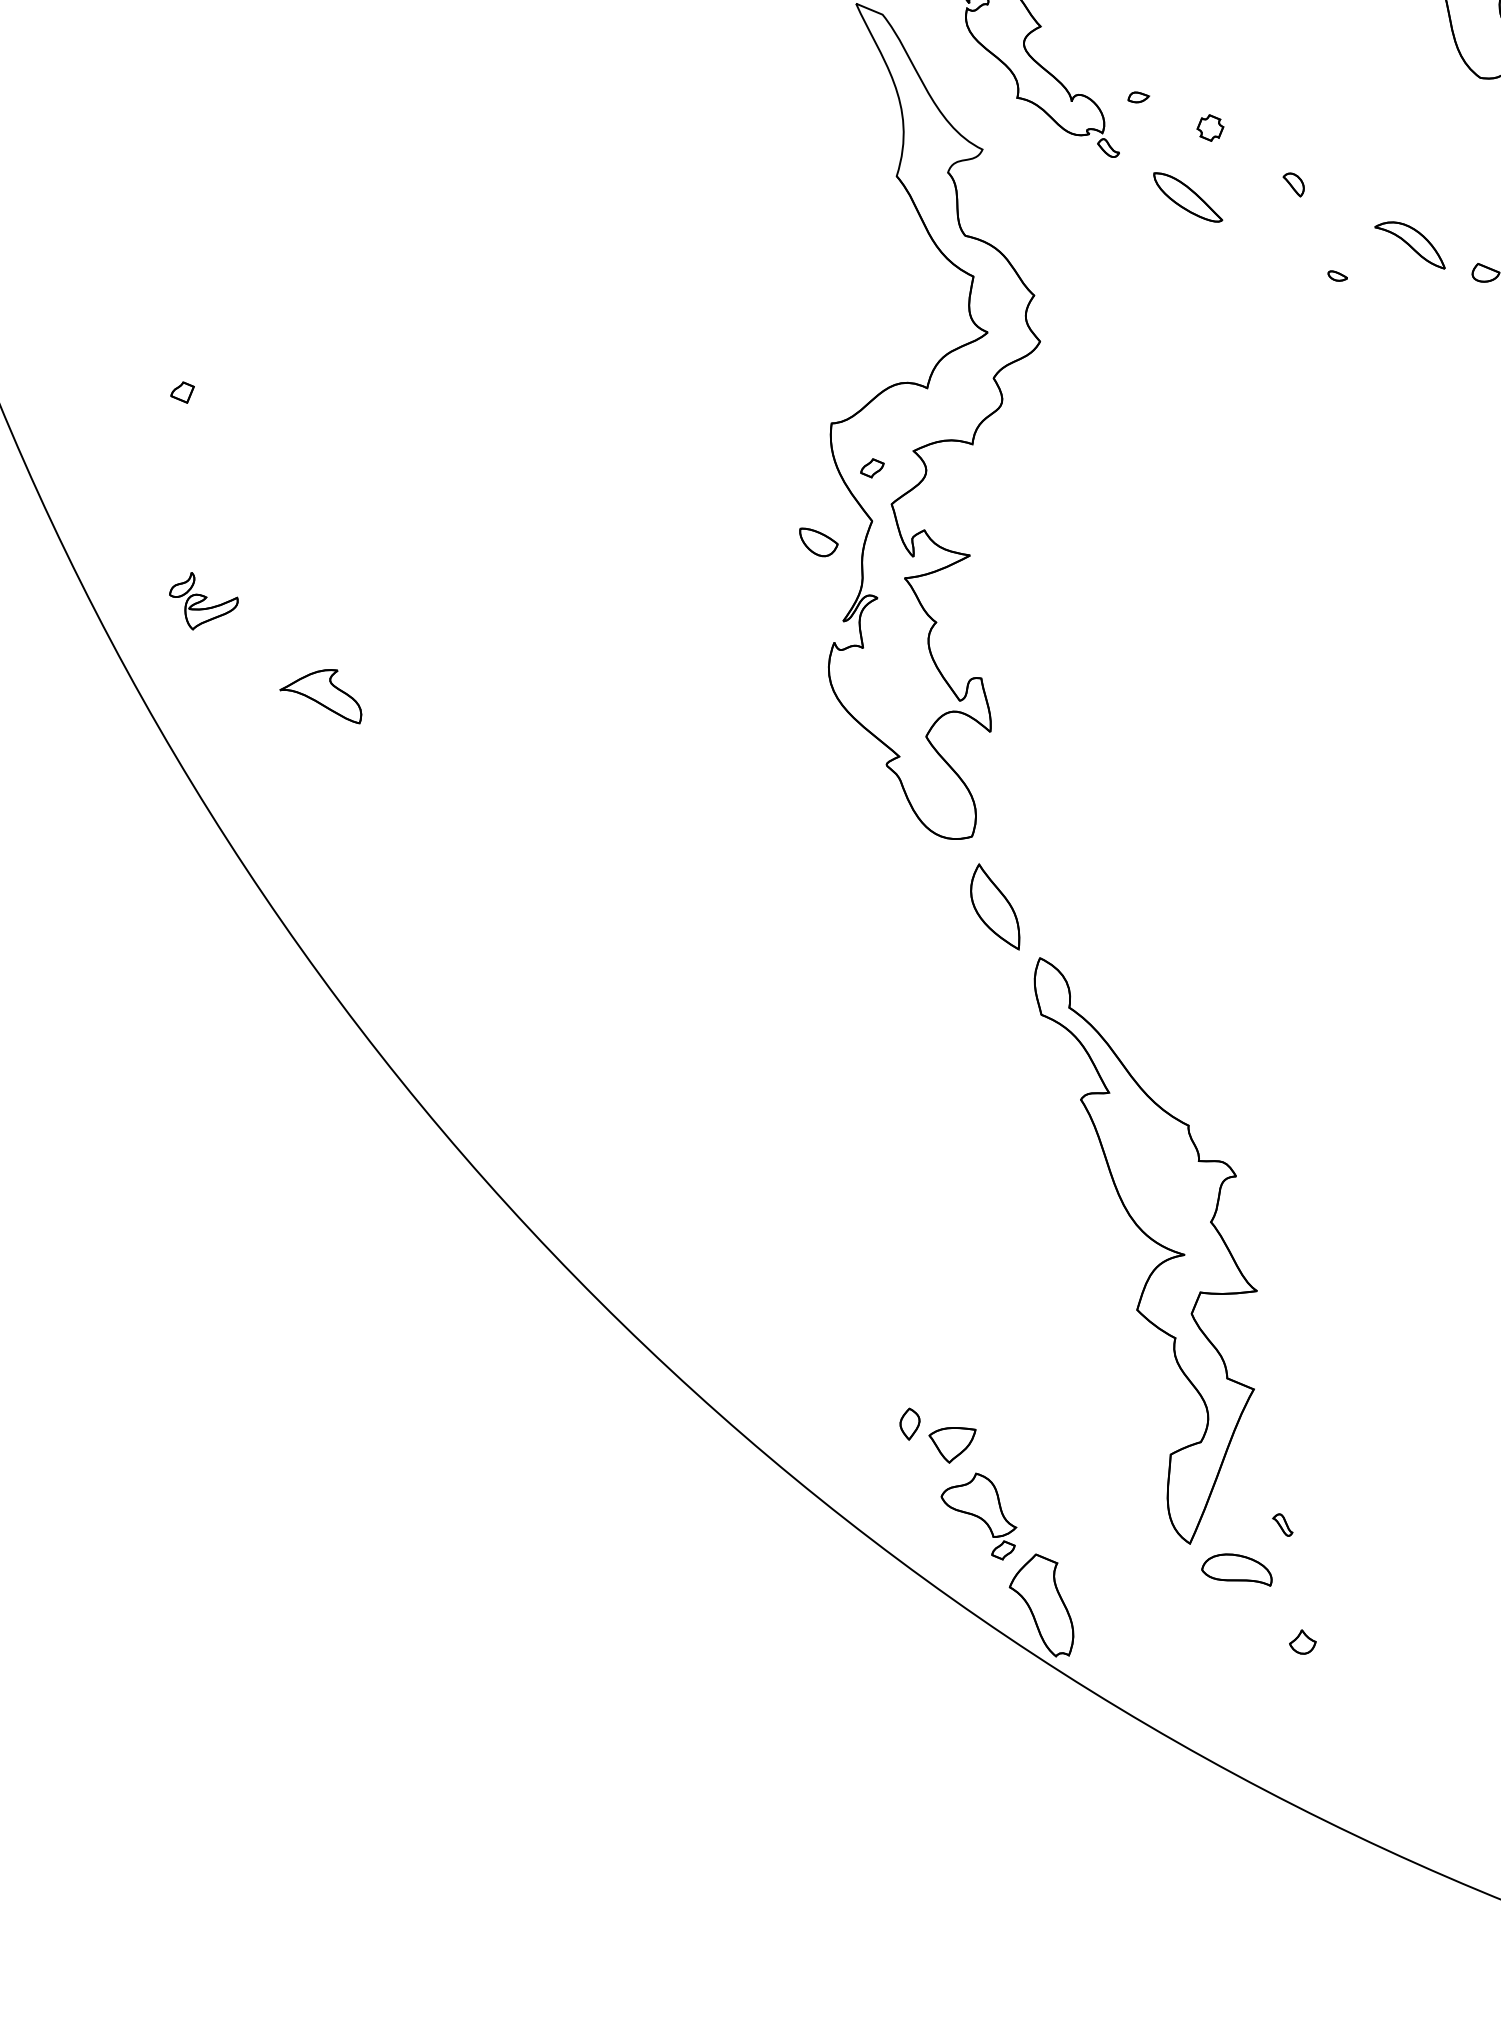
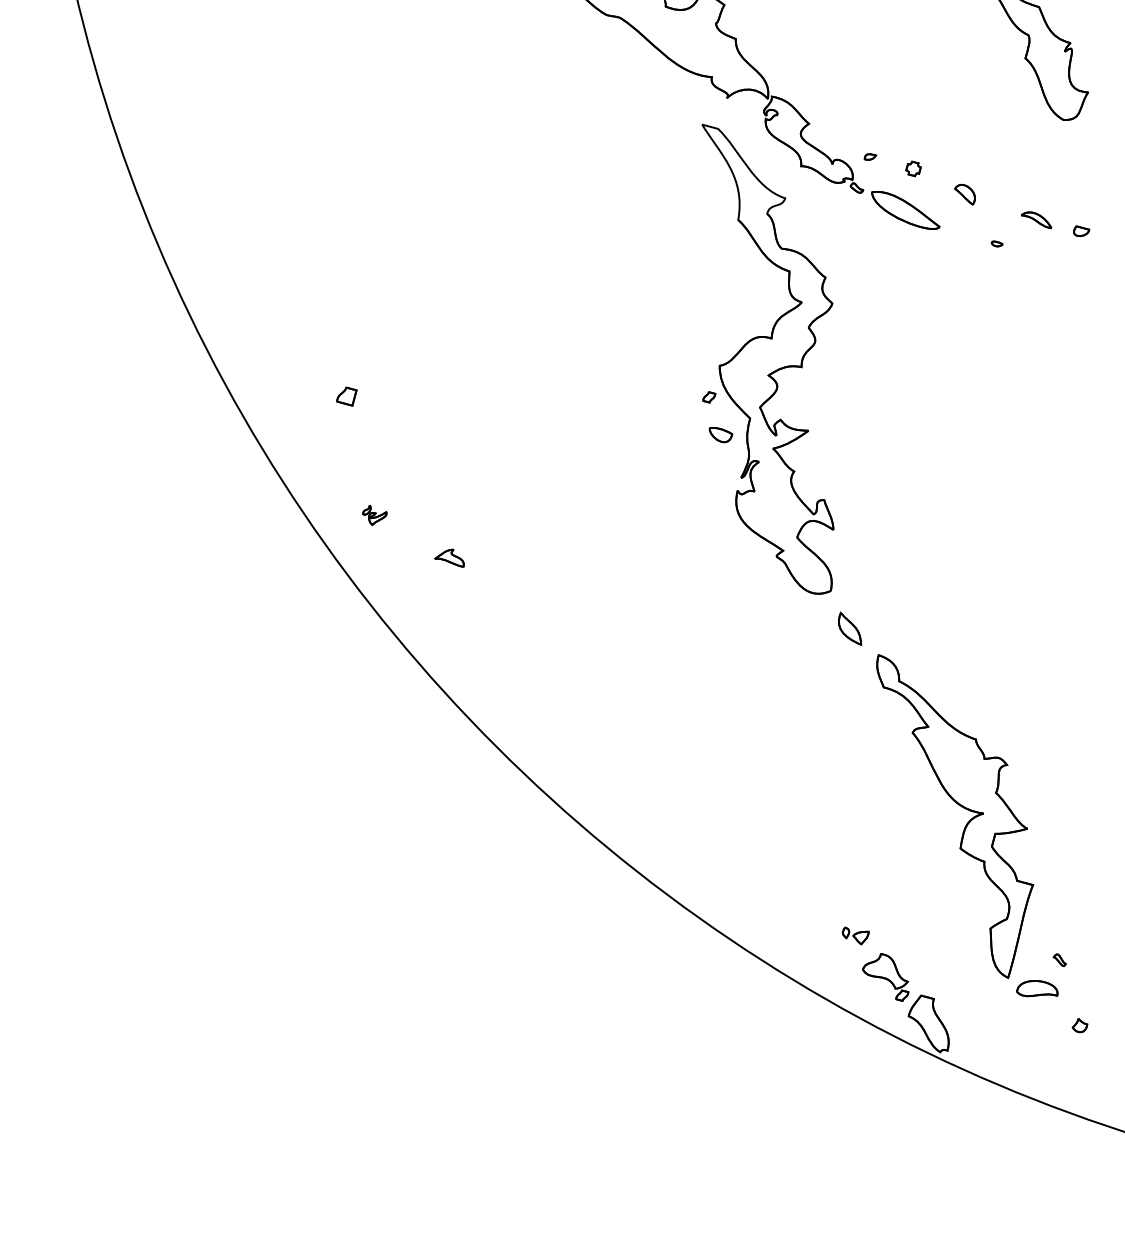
part: (1293, 185) -> (965, 195), size x1.6
part: (1189, 196) -> (906, 209), size x1.6
part: (1410, 244) -> (1036, 220), size x0.7
part: (183, 391) -> (347, 396), size x1.6
part: (872, 468) -> (709, 397), moved
part: (202, 603) -> (374, 515), size x0.6
part: (322, 694) -> (449, 558), size x0.6
part: (995, 905) -> (849, 628), size x0.7
part: (936, 1435) -> (855, 935), size x0.6

